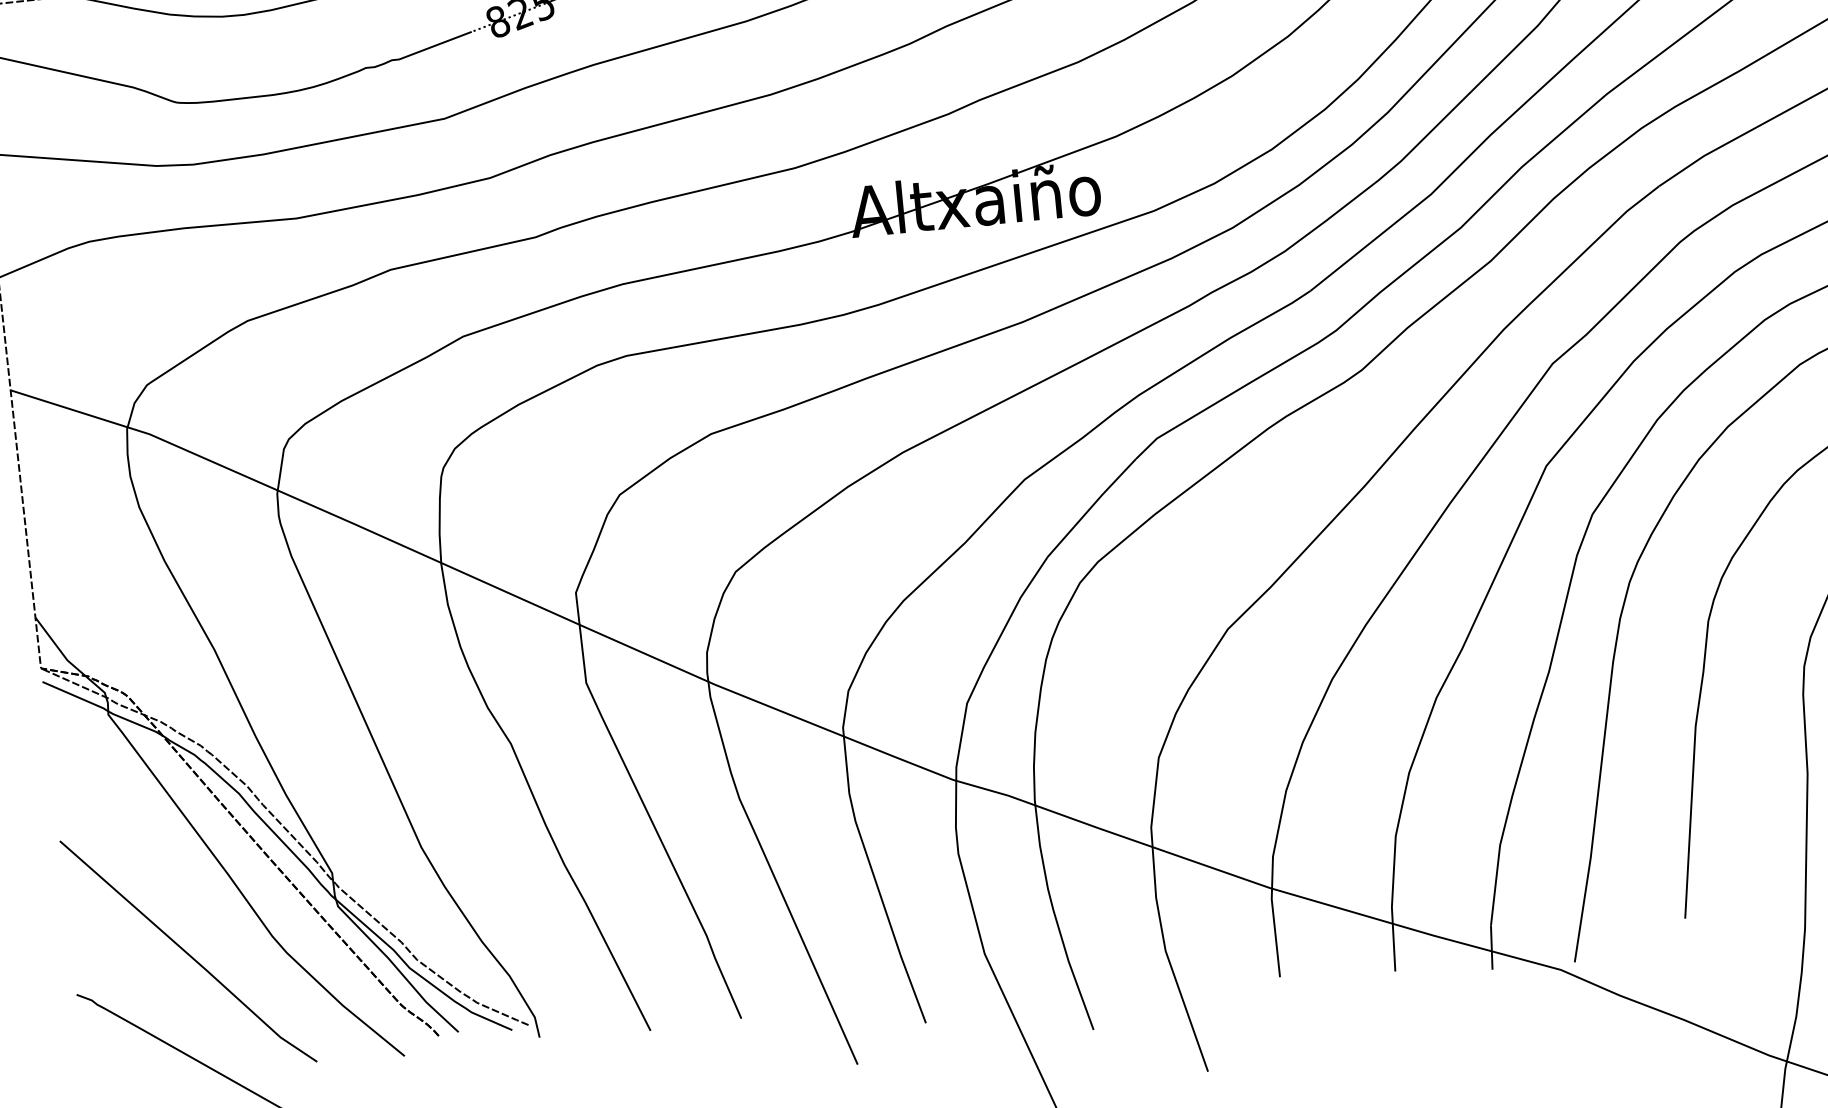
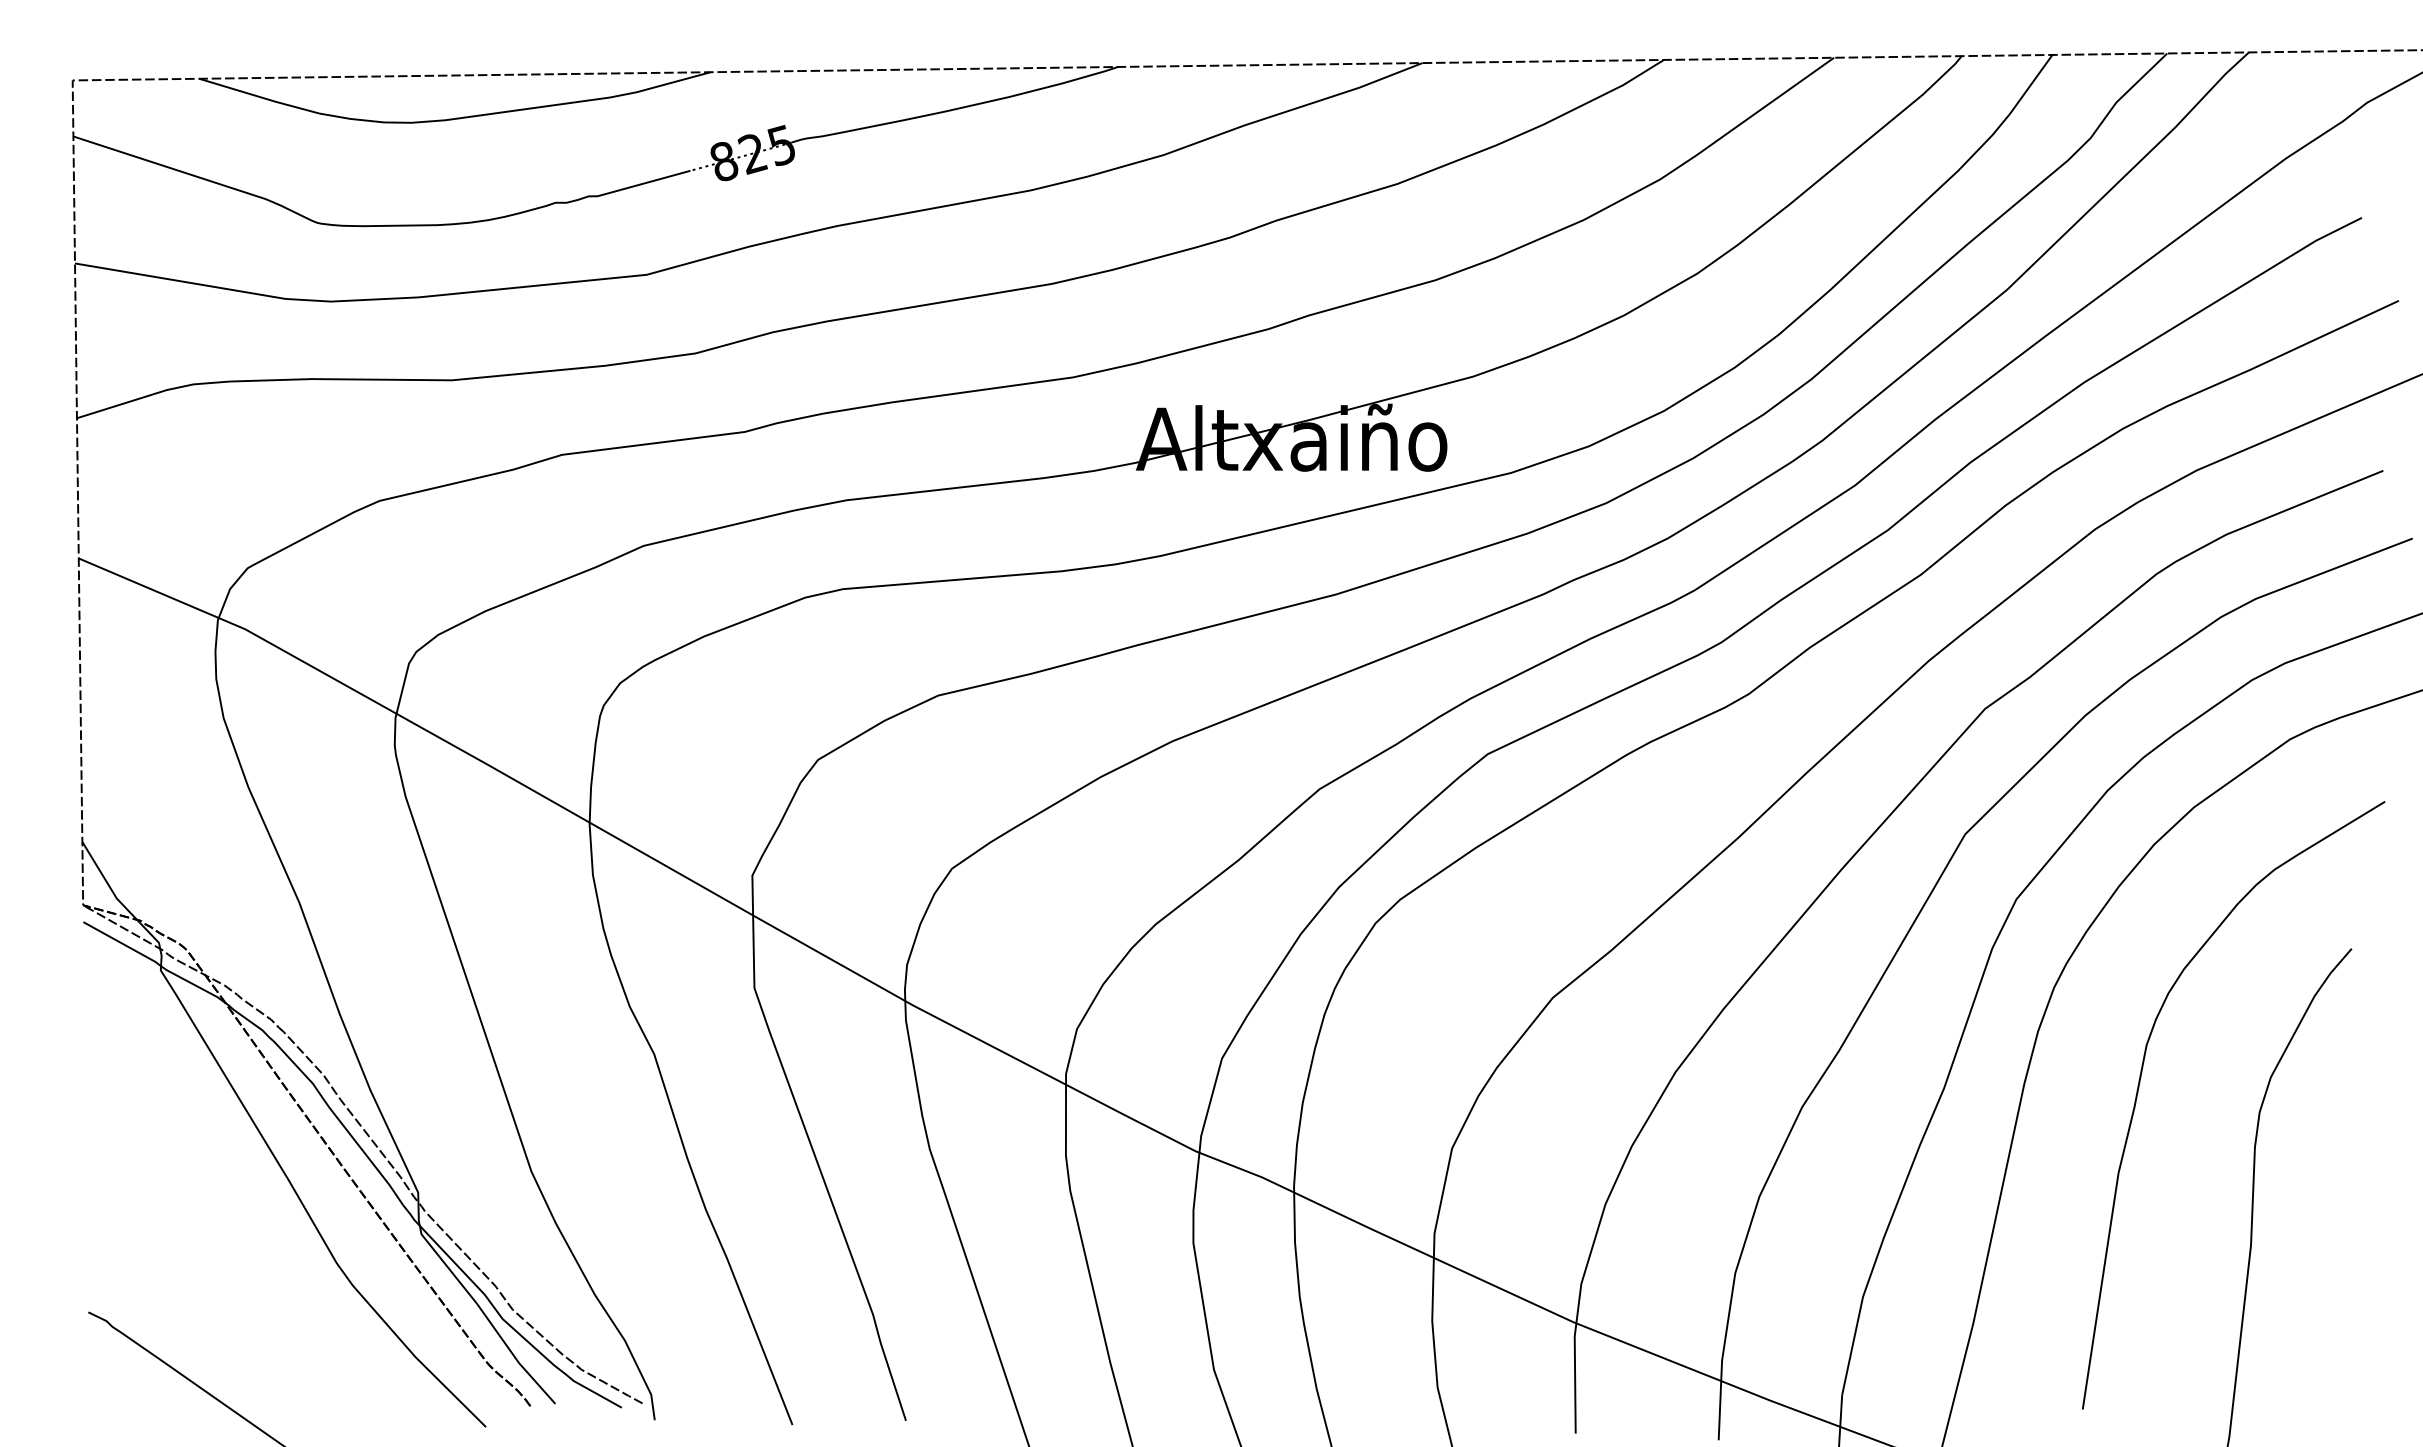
line: (187, 952) -> (230, 1273), removed

